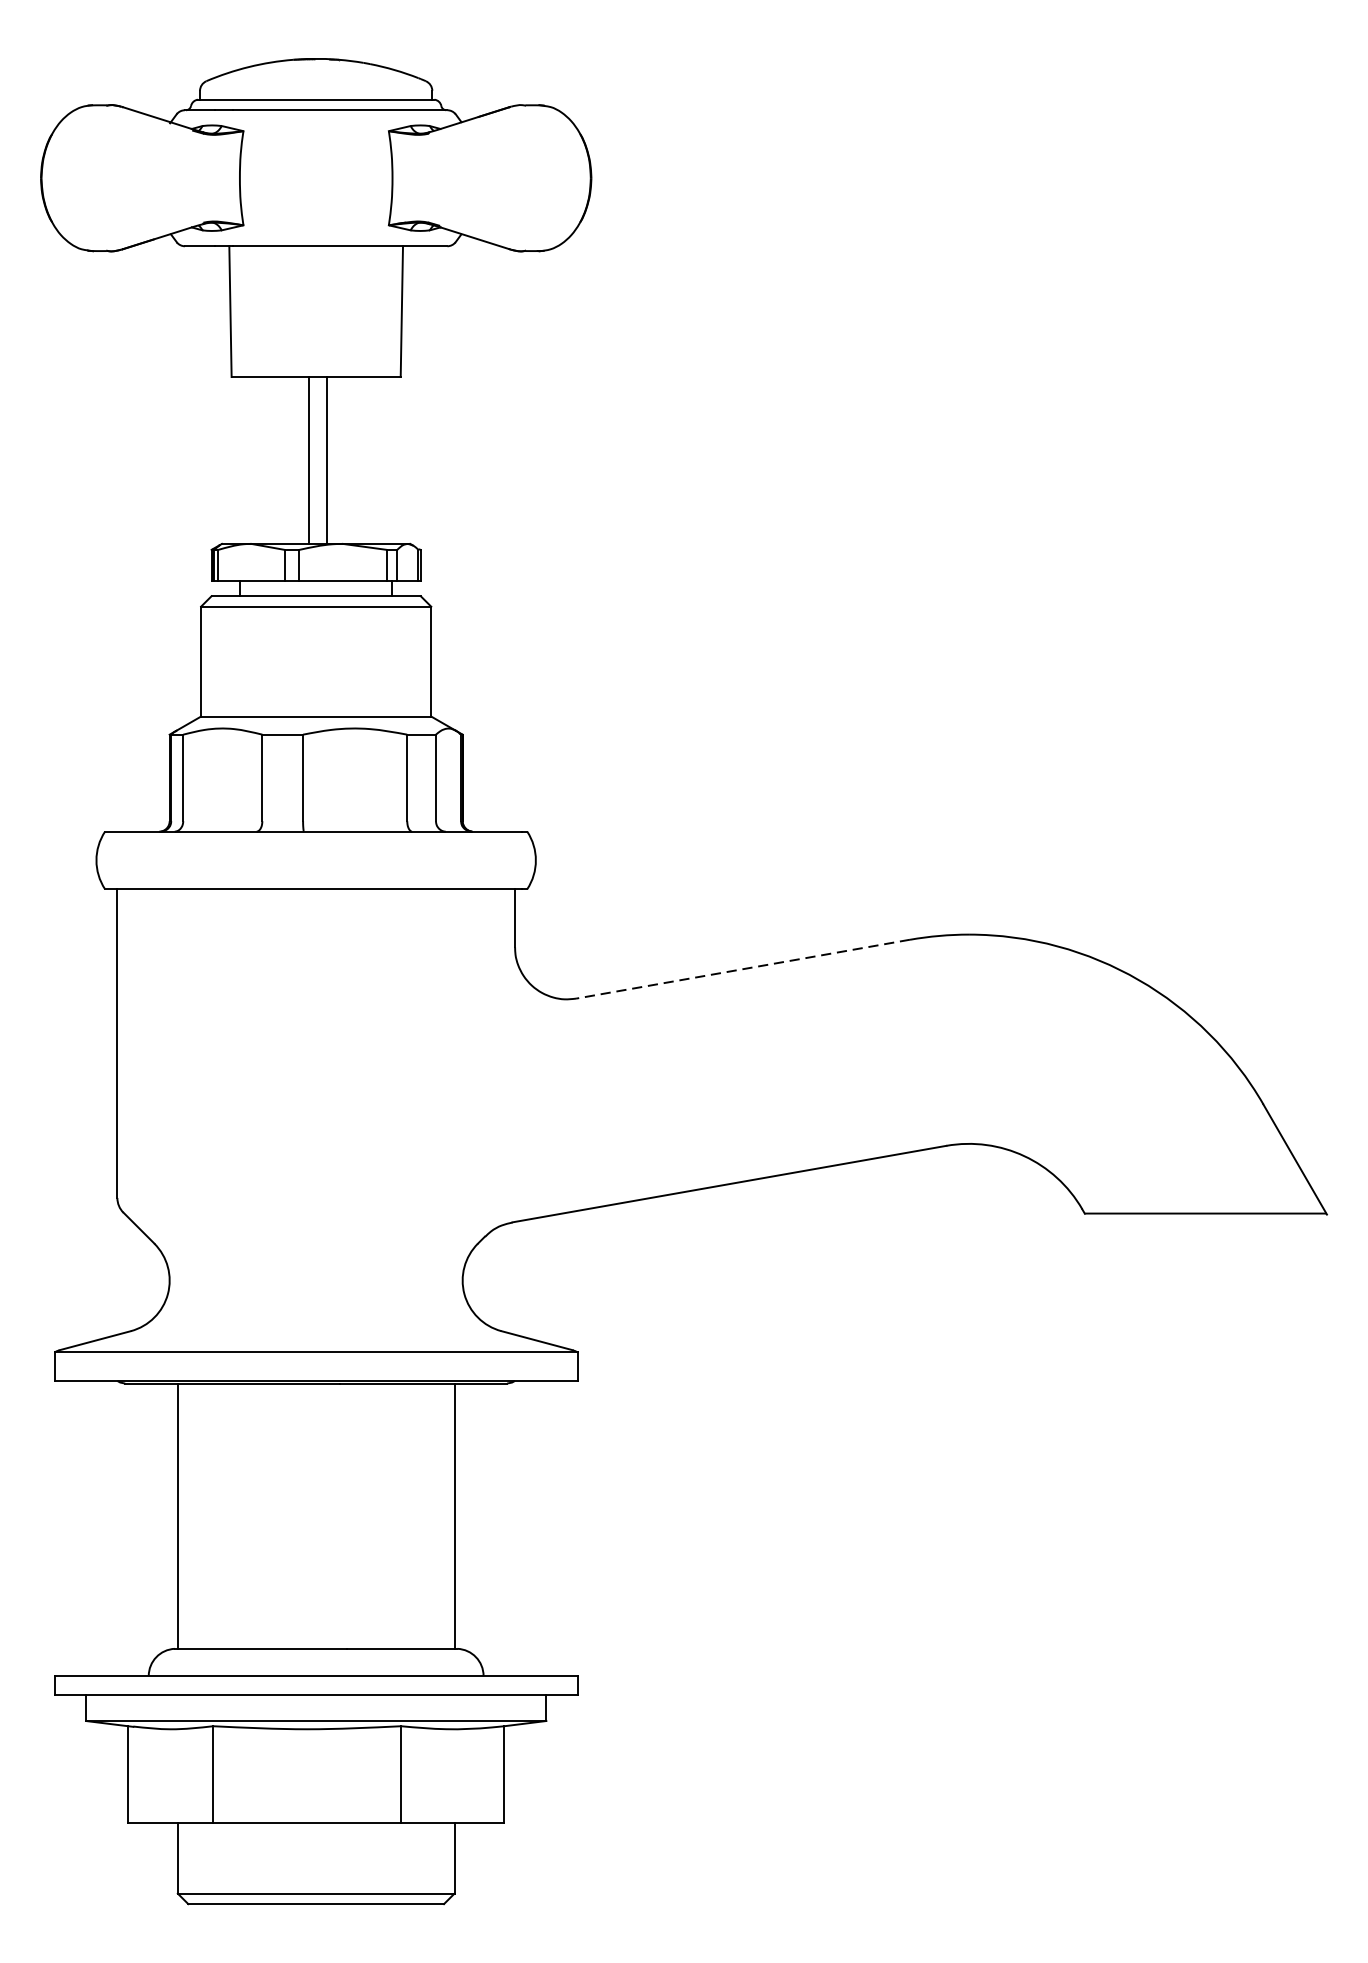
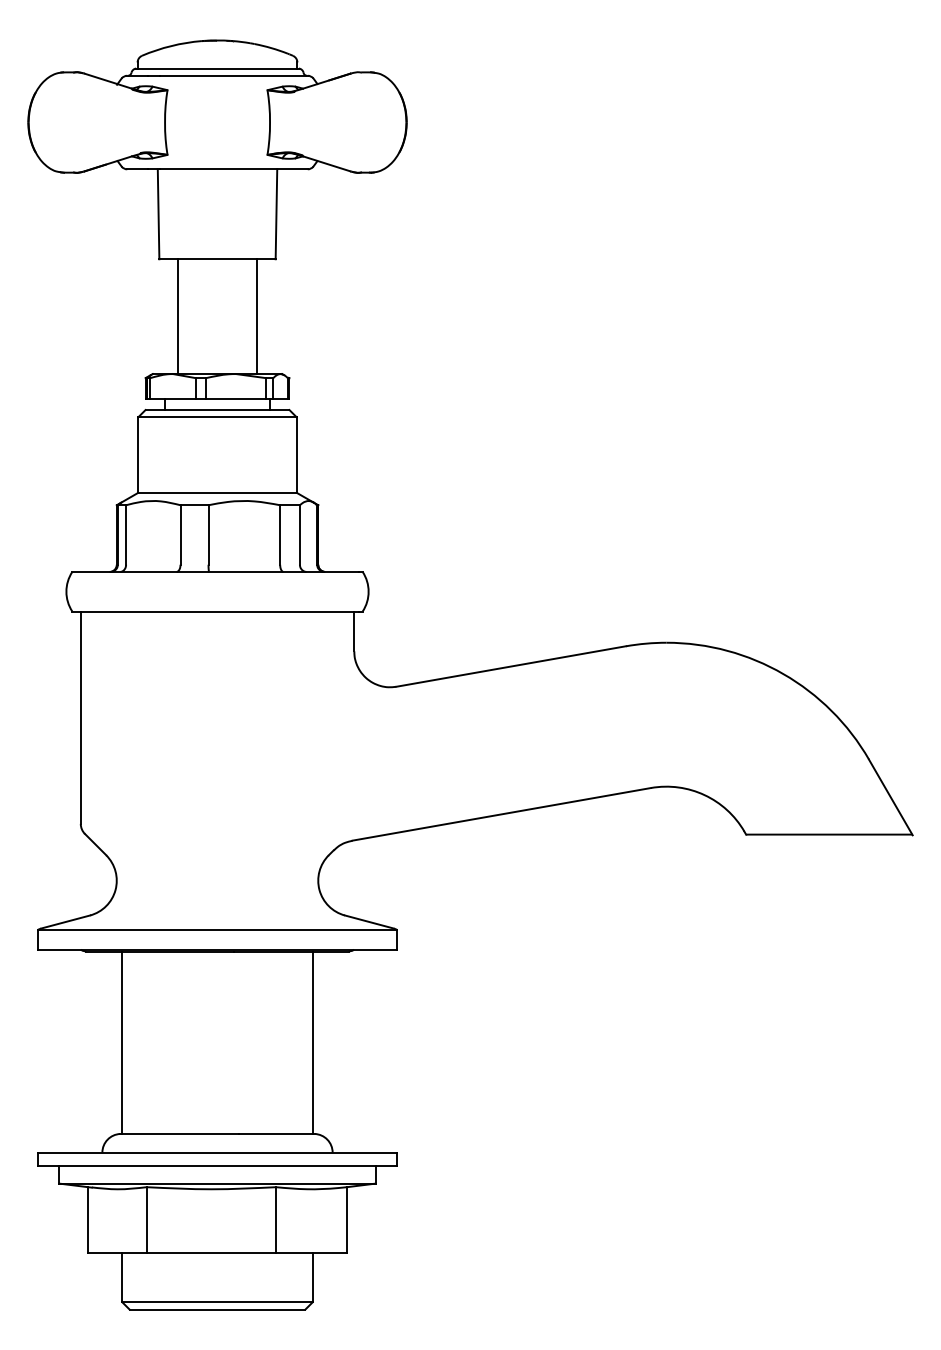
line: (308, 460) -> (178, 316), moved
line: (326, 460) -> (256, 316), moved
line: (743, 969) -> (511, 666), dashed -> solid

